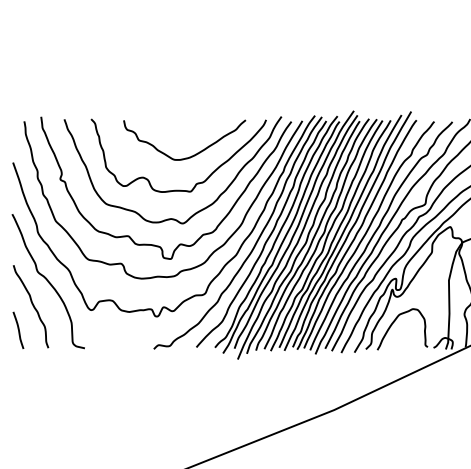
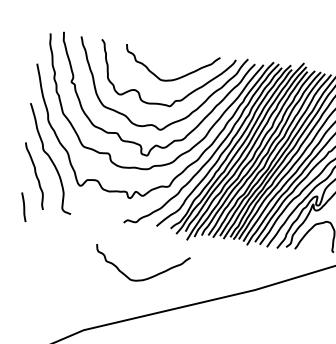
line: (18, 329) -> (23, 206), moved
curve: (191, 416) -> (144, 278), added

